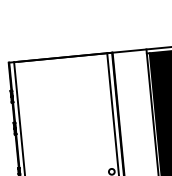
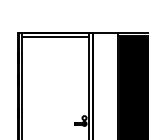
line: (60, 62) -> (55, 36), added

